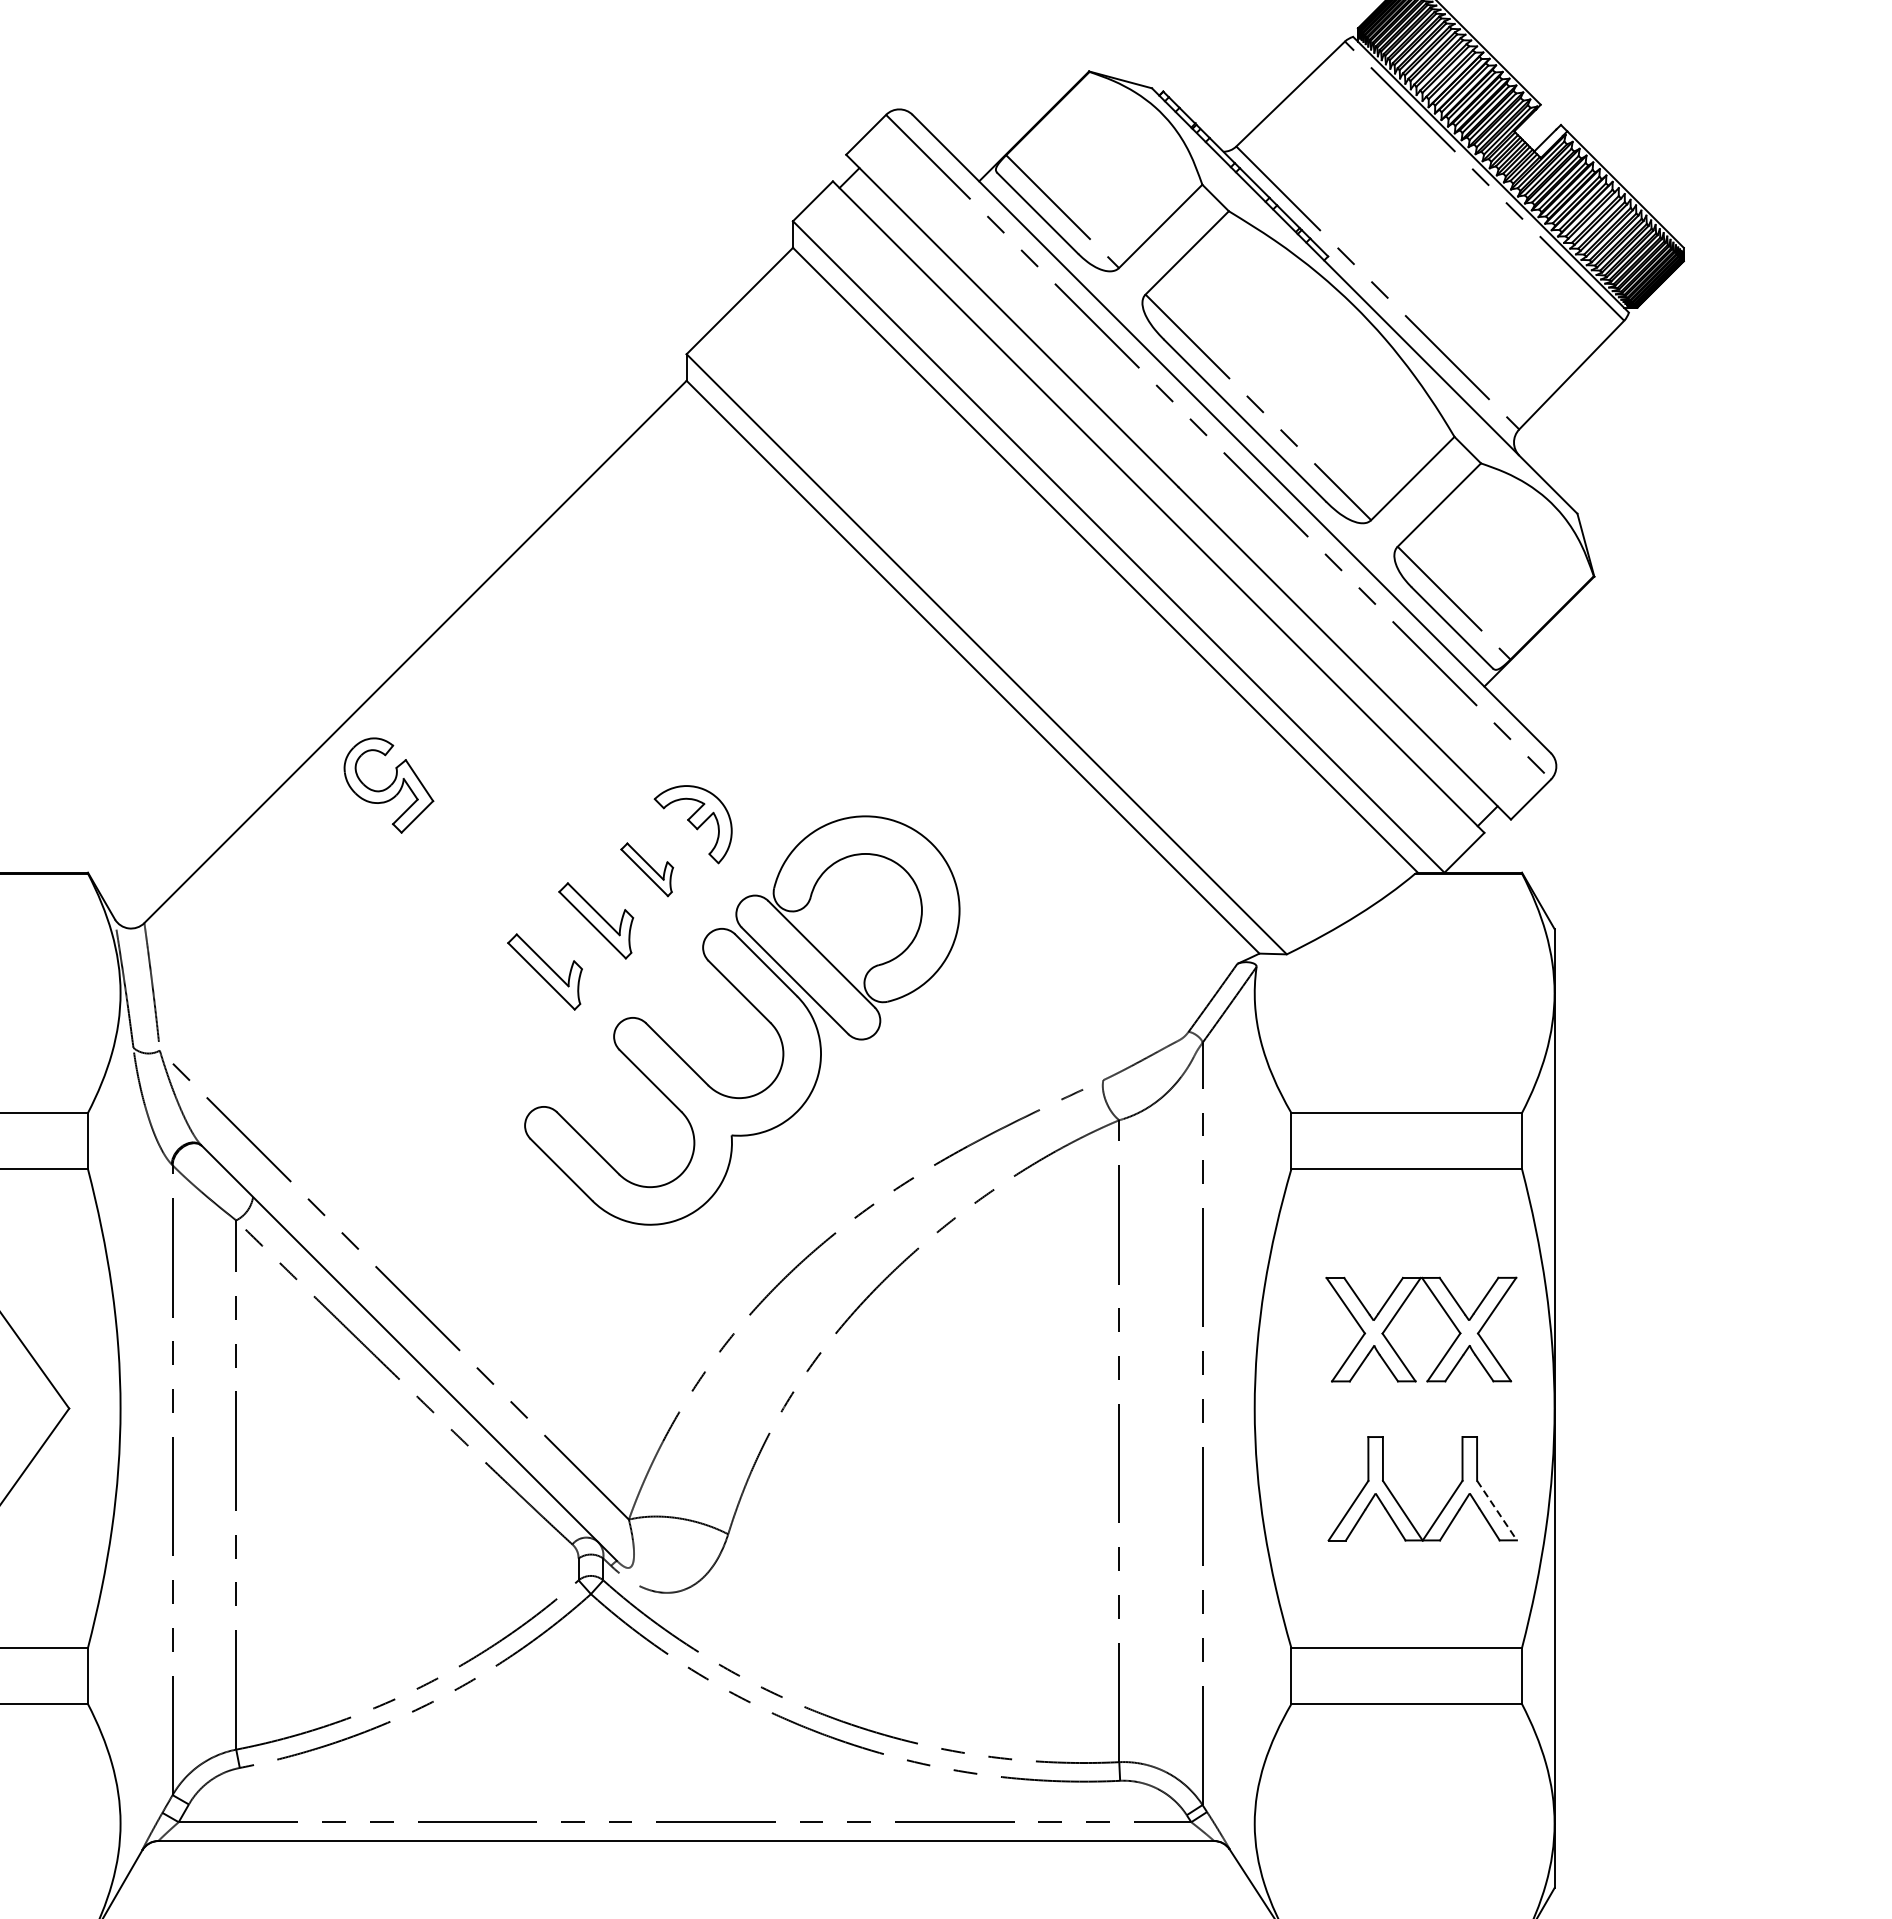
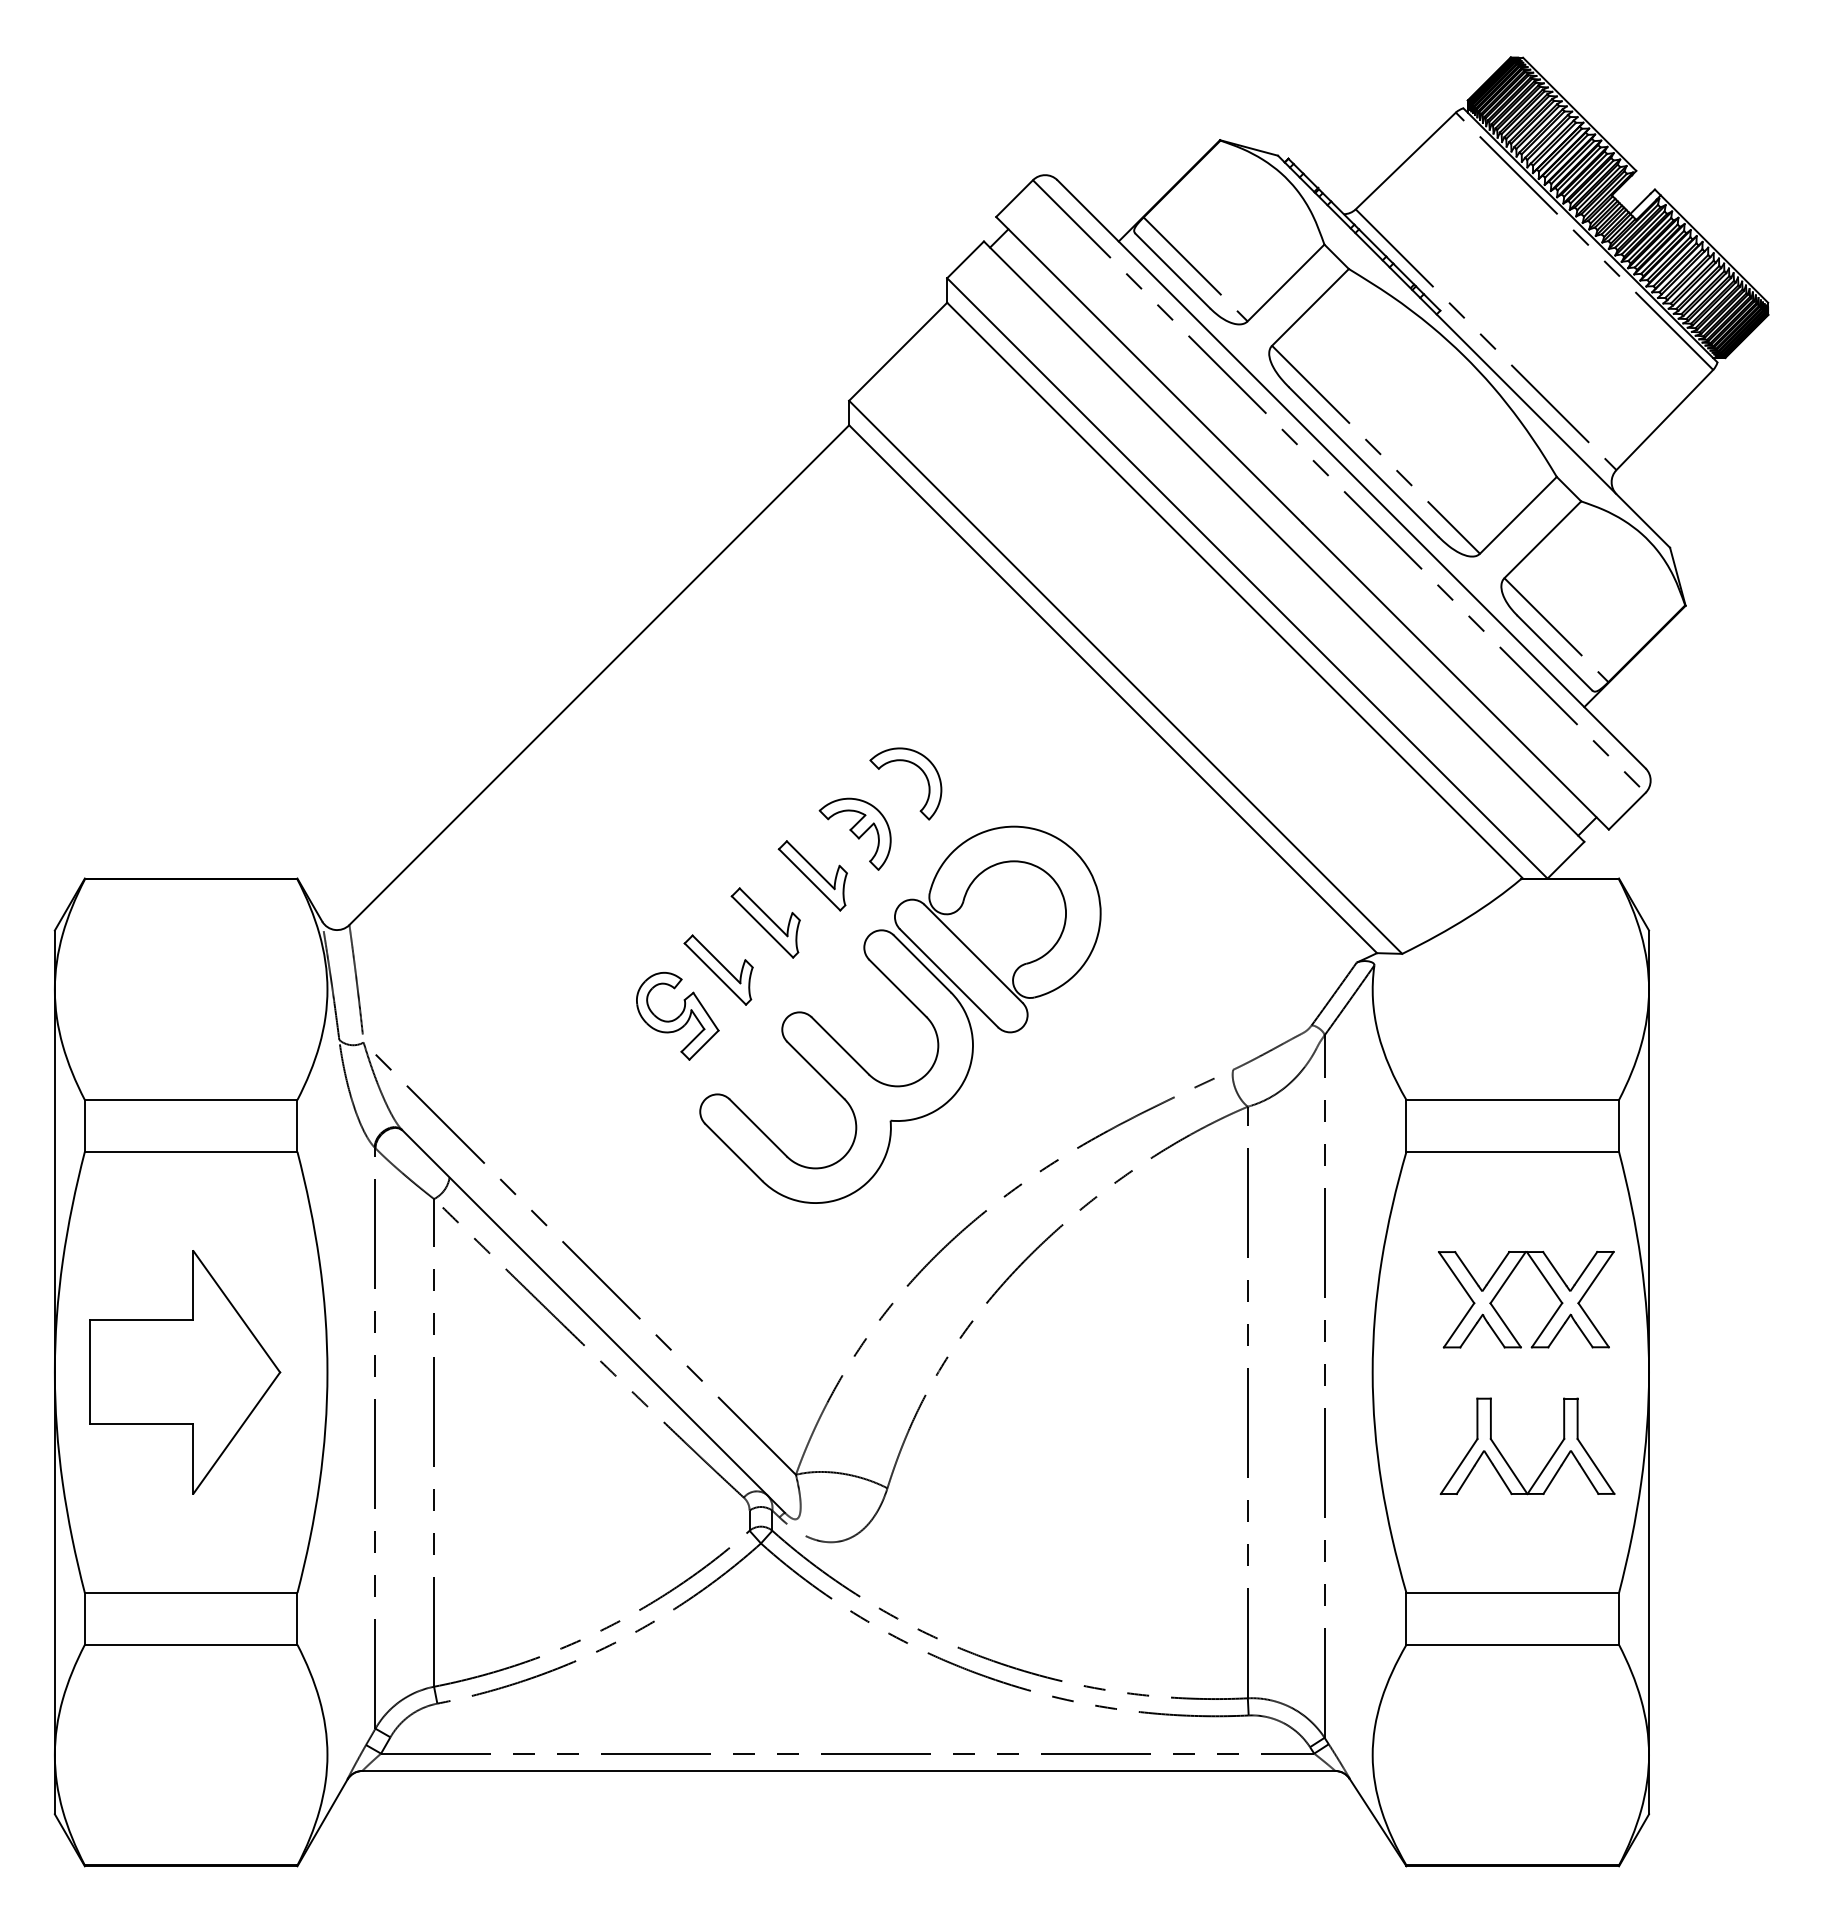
part: (761, 753) -> (918, 768), added
part: (388, 785) -> (677, 1016), moved
part: (646, 869) -> (812, 875), size x1.43
line: (1497, 1510) -> (1596, 1466), dashed -> solid

